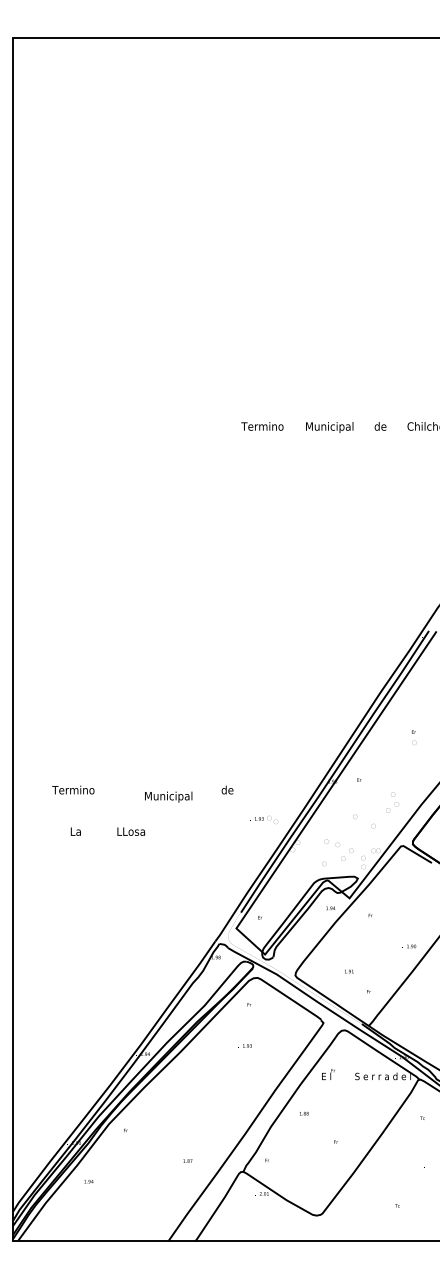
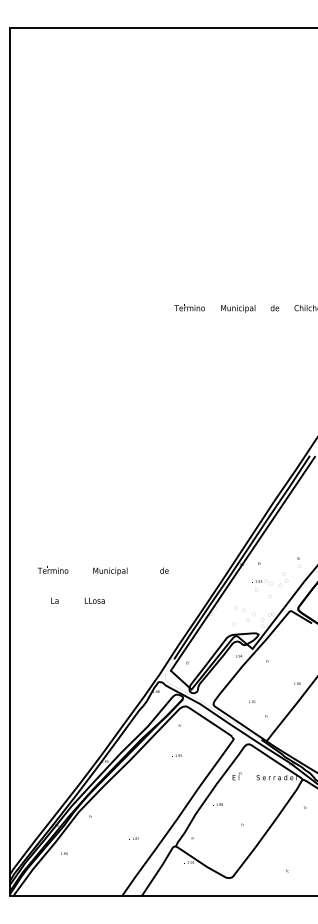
text: (414, 737) -> (299, 562), moved
text: (168, 796) -> (110, 571), moved
text: (264, 819) -> (262, 581), moved

